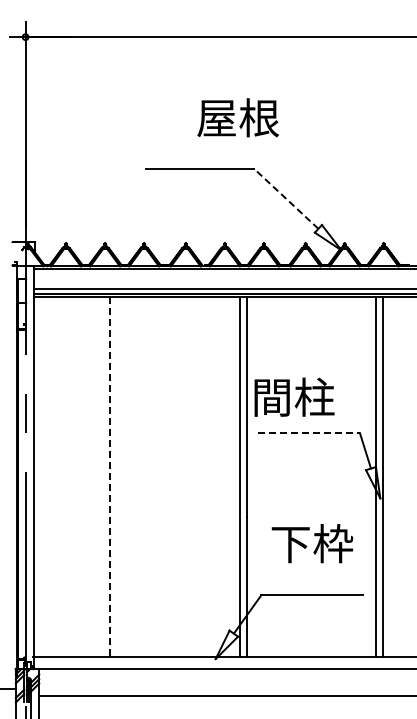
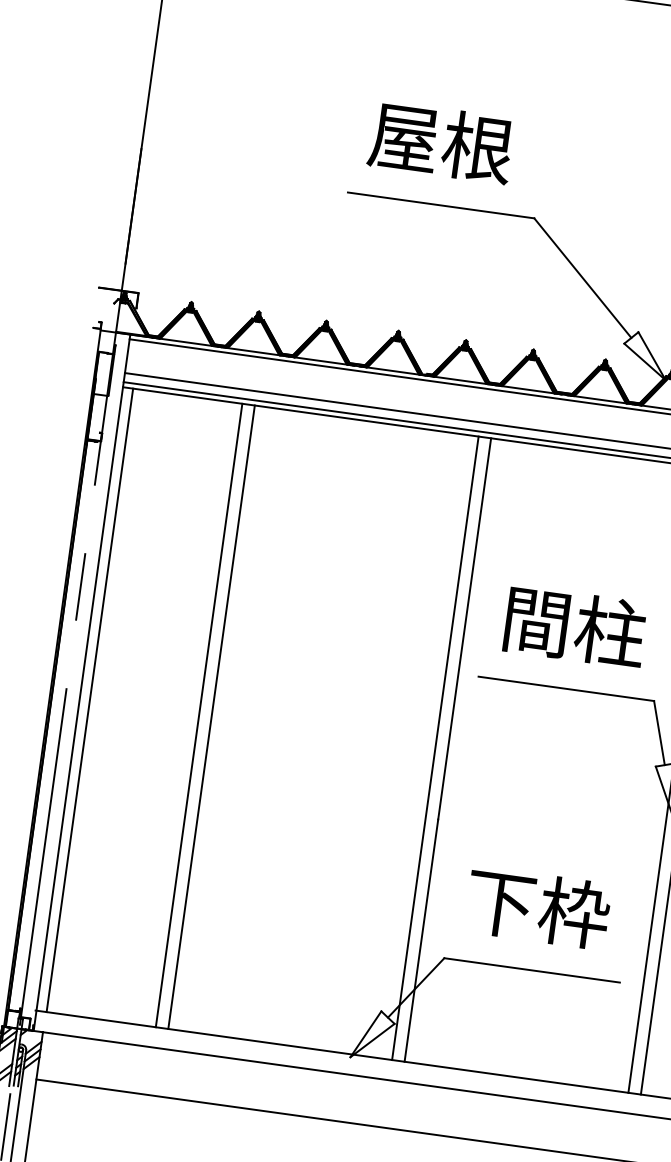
text: (237, 117) -> (440, 141), moved
line: (285, 198) -> (581, 277), dashed -> solid
text: (294, 396) -> (575, 625), moved
line: (309, 433) -> (566, 689), dashed -> solid
line: (39, 476) -> (89, 699), added
line: (102, 476) -> (198, 714), added
line: (110, 477) -> (212, 718), dashed -> solid
text: (312, 543) -> (538, 907), moved

